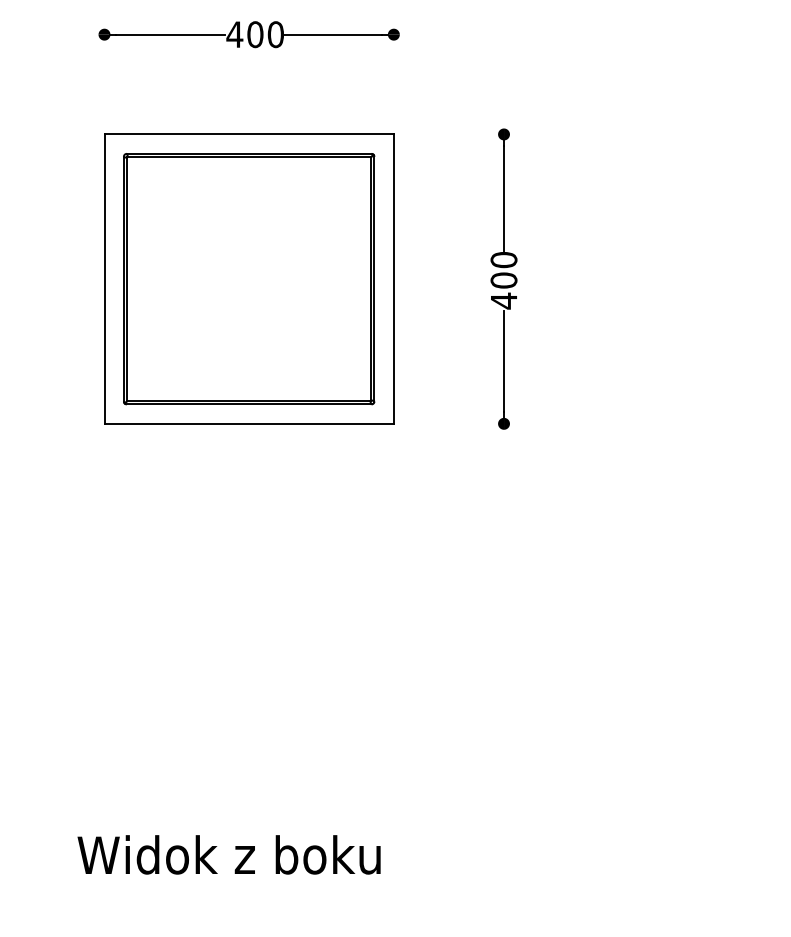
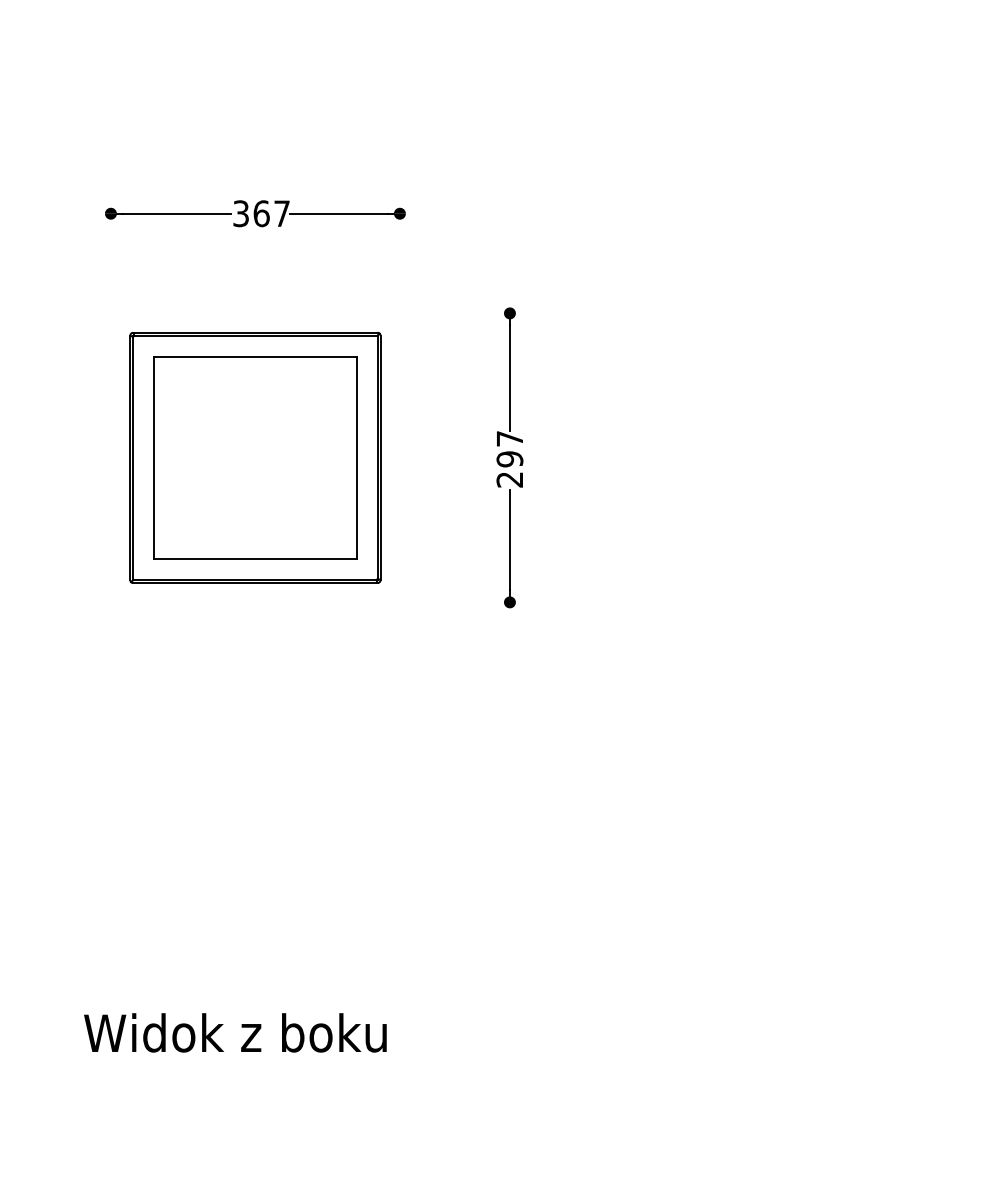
text: (255, 34) -> (261, 213), 400 -> 367
part: (249, 278) -> (255, 457), size x0.7
text: (503, 280) -> (509, 459), 400 -> 297

